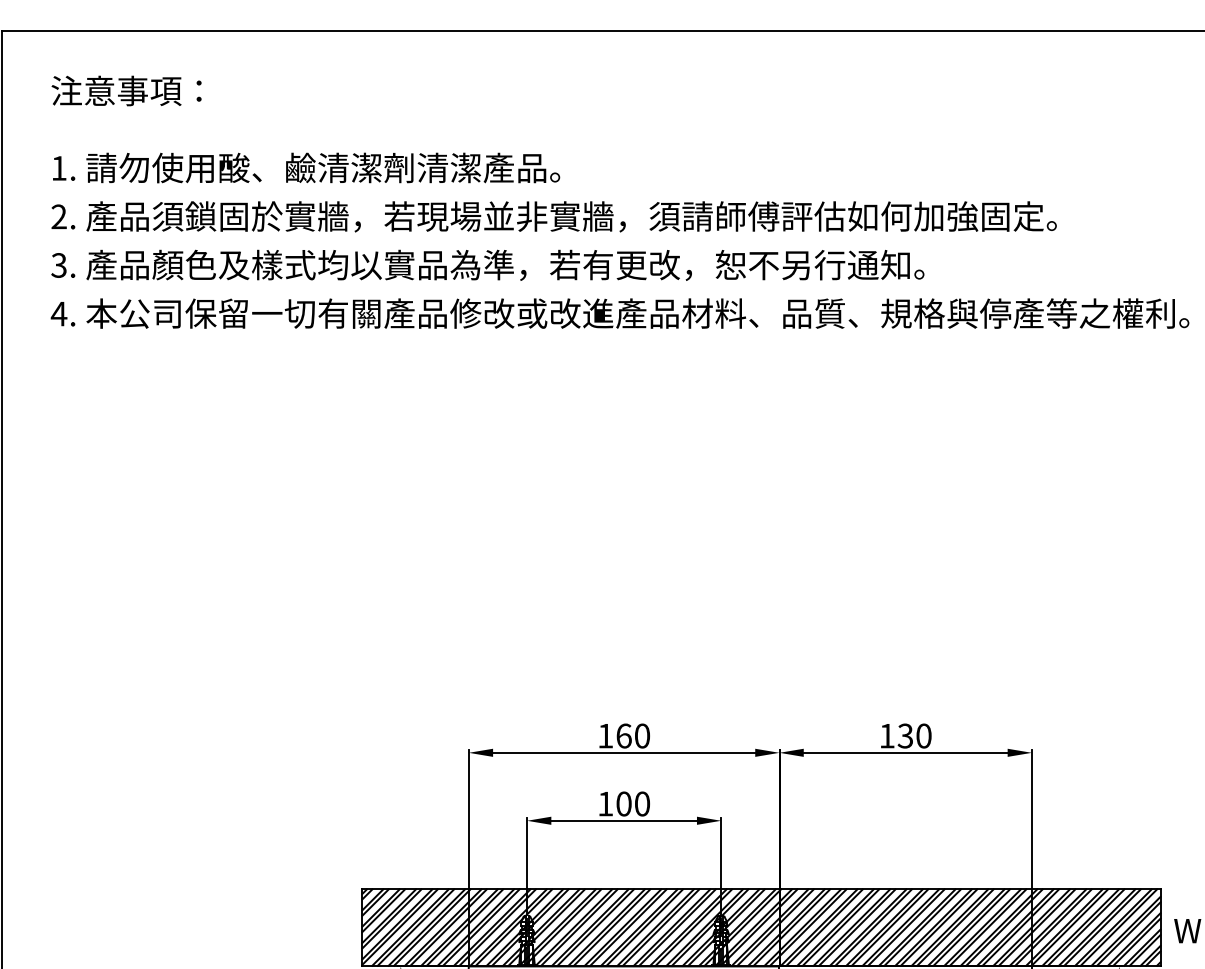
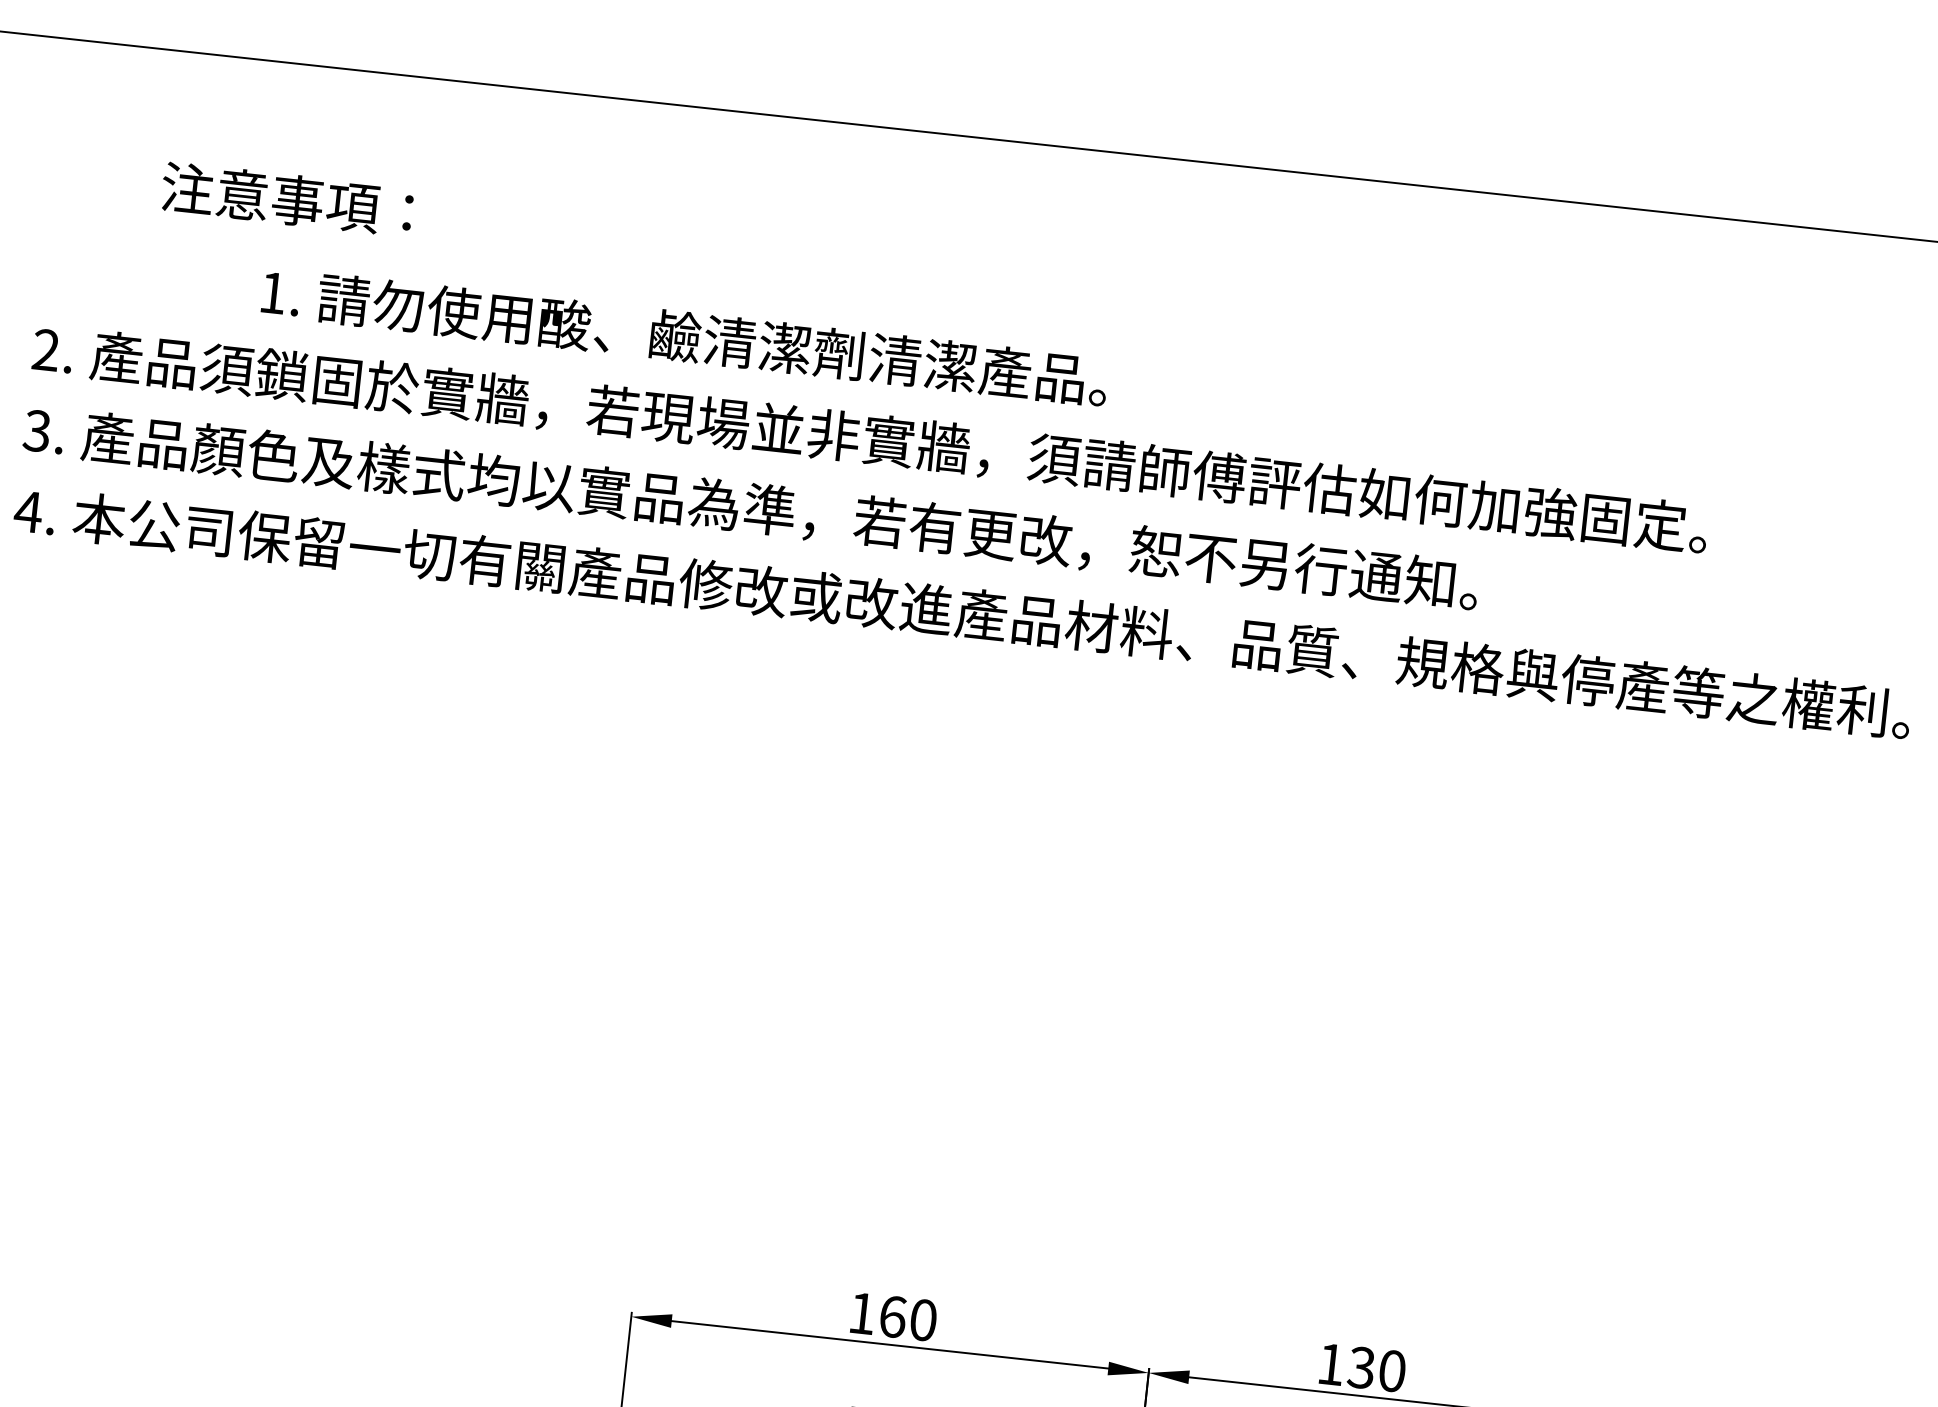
text: (126, 90) -> (287, 198), moved
text: (306, 167) -> (685, 336), moved

